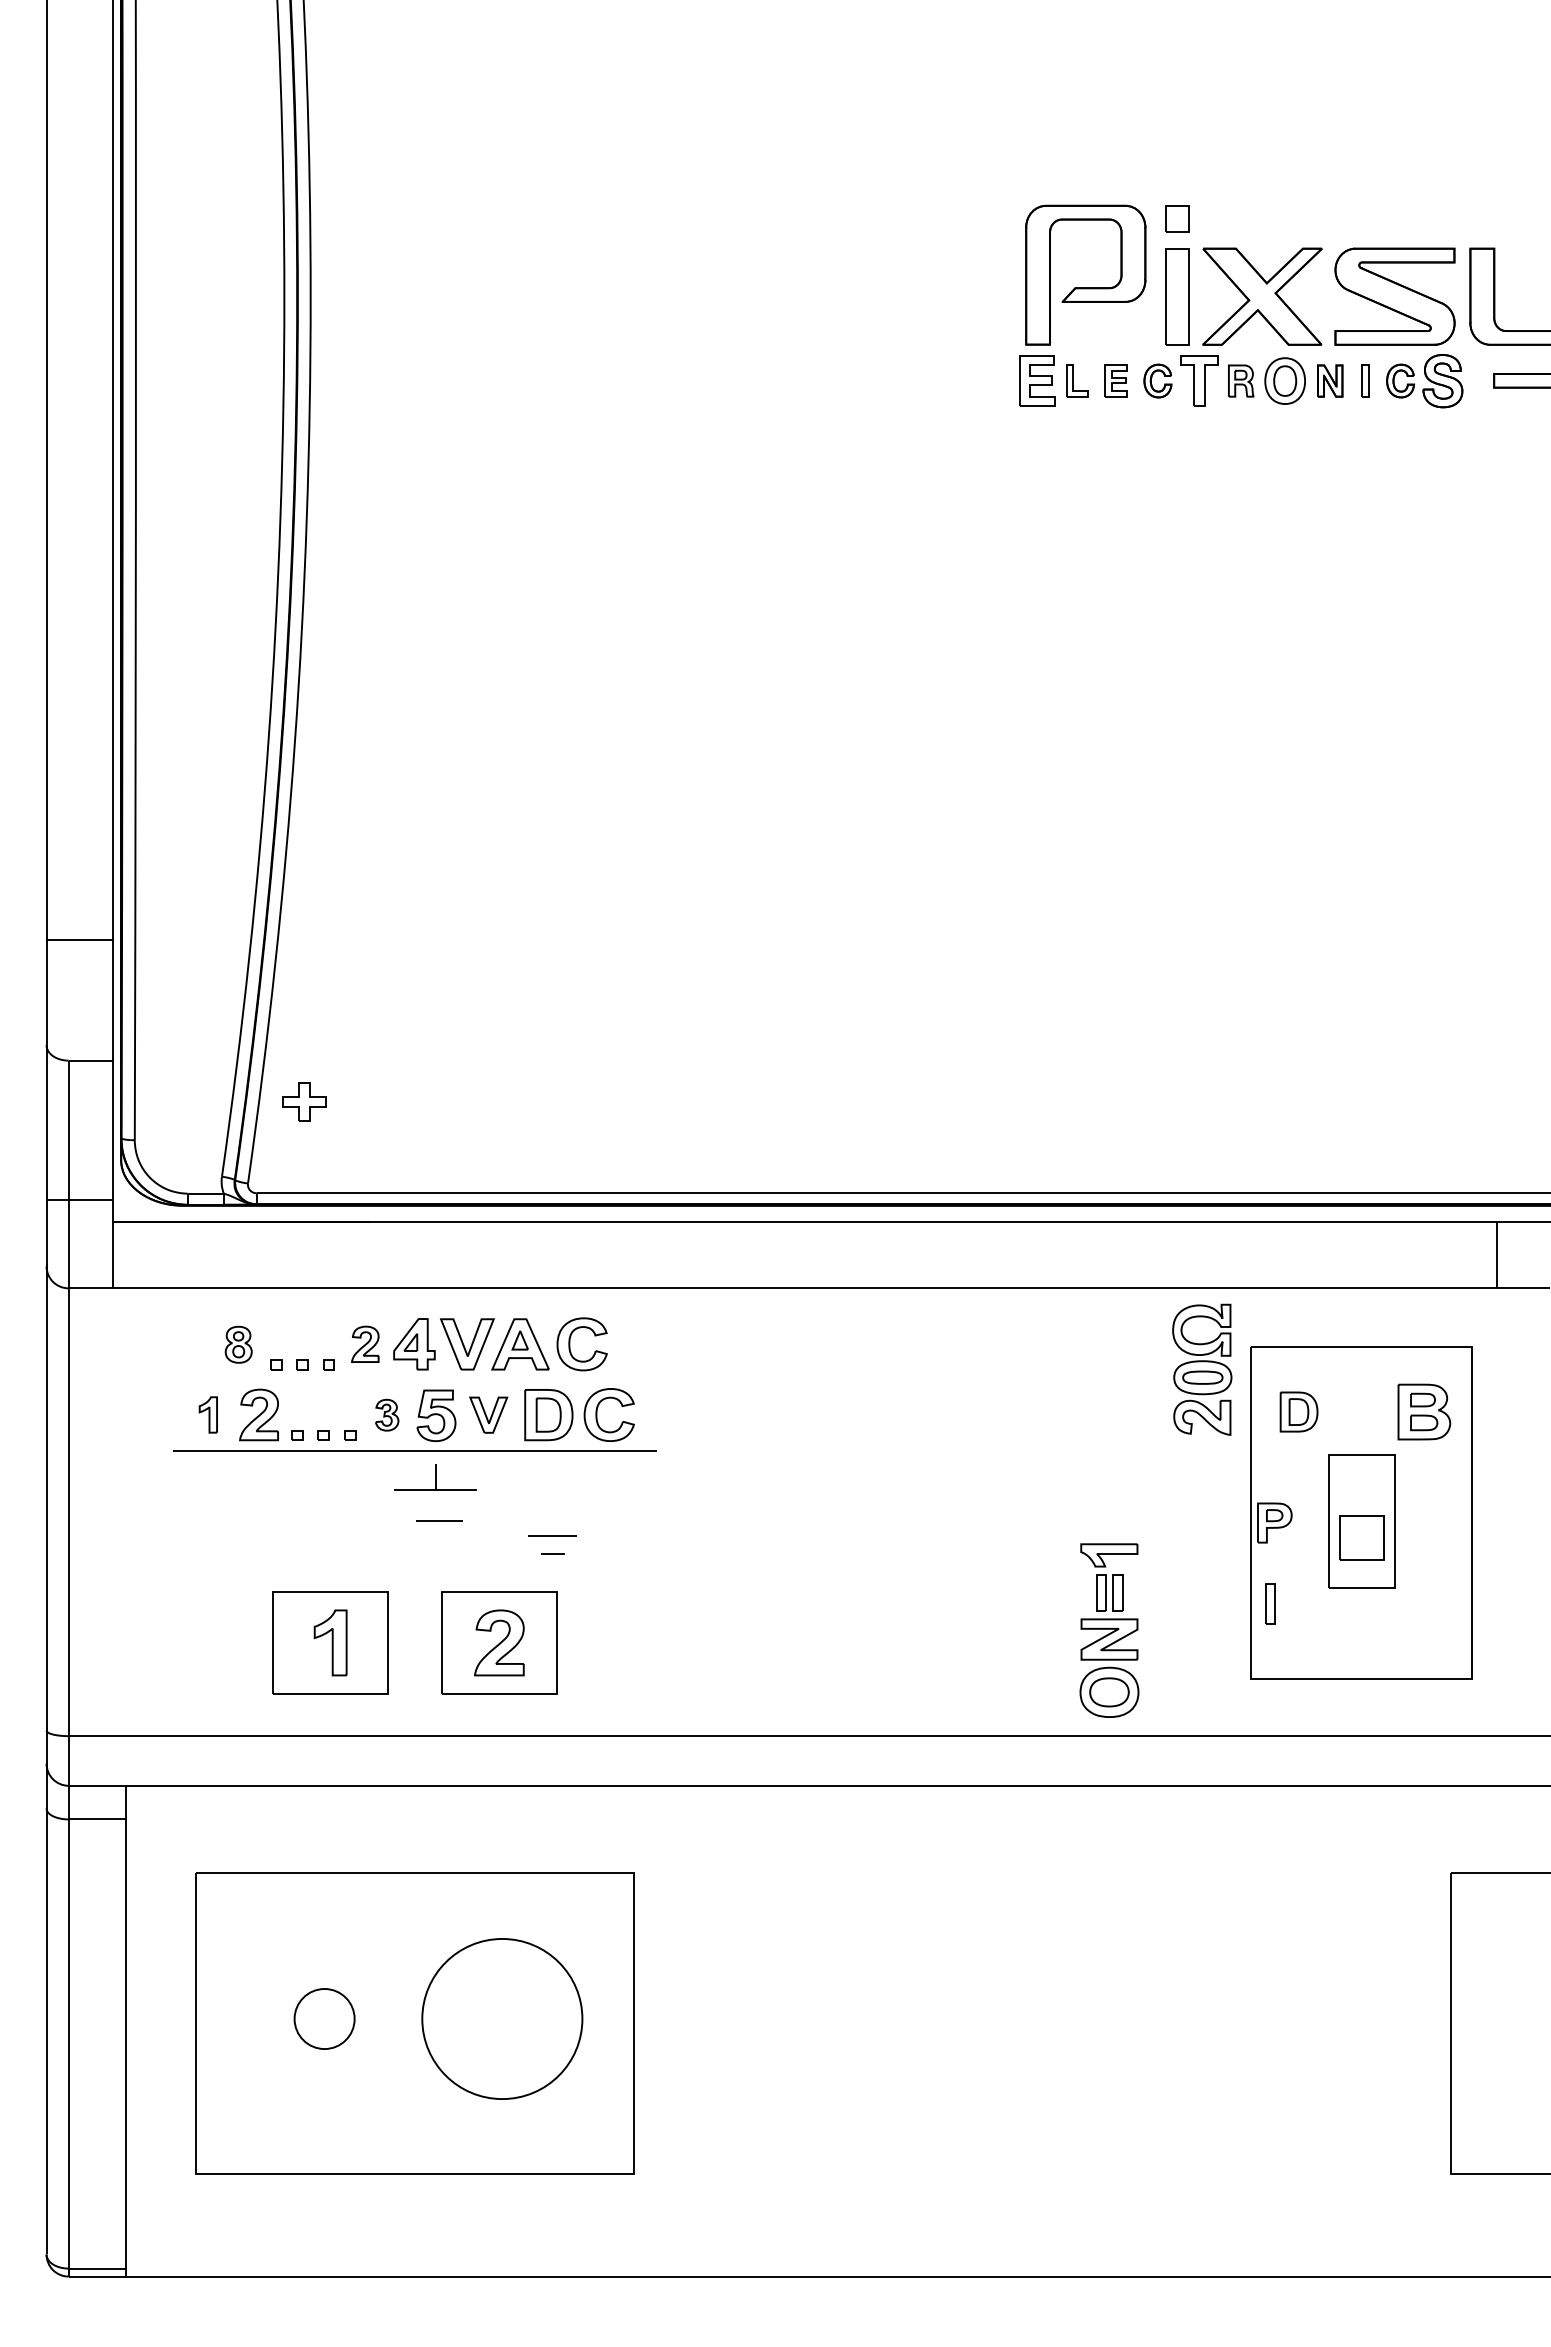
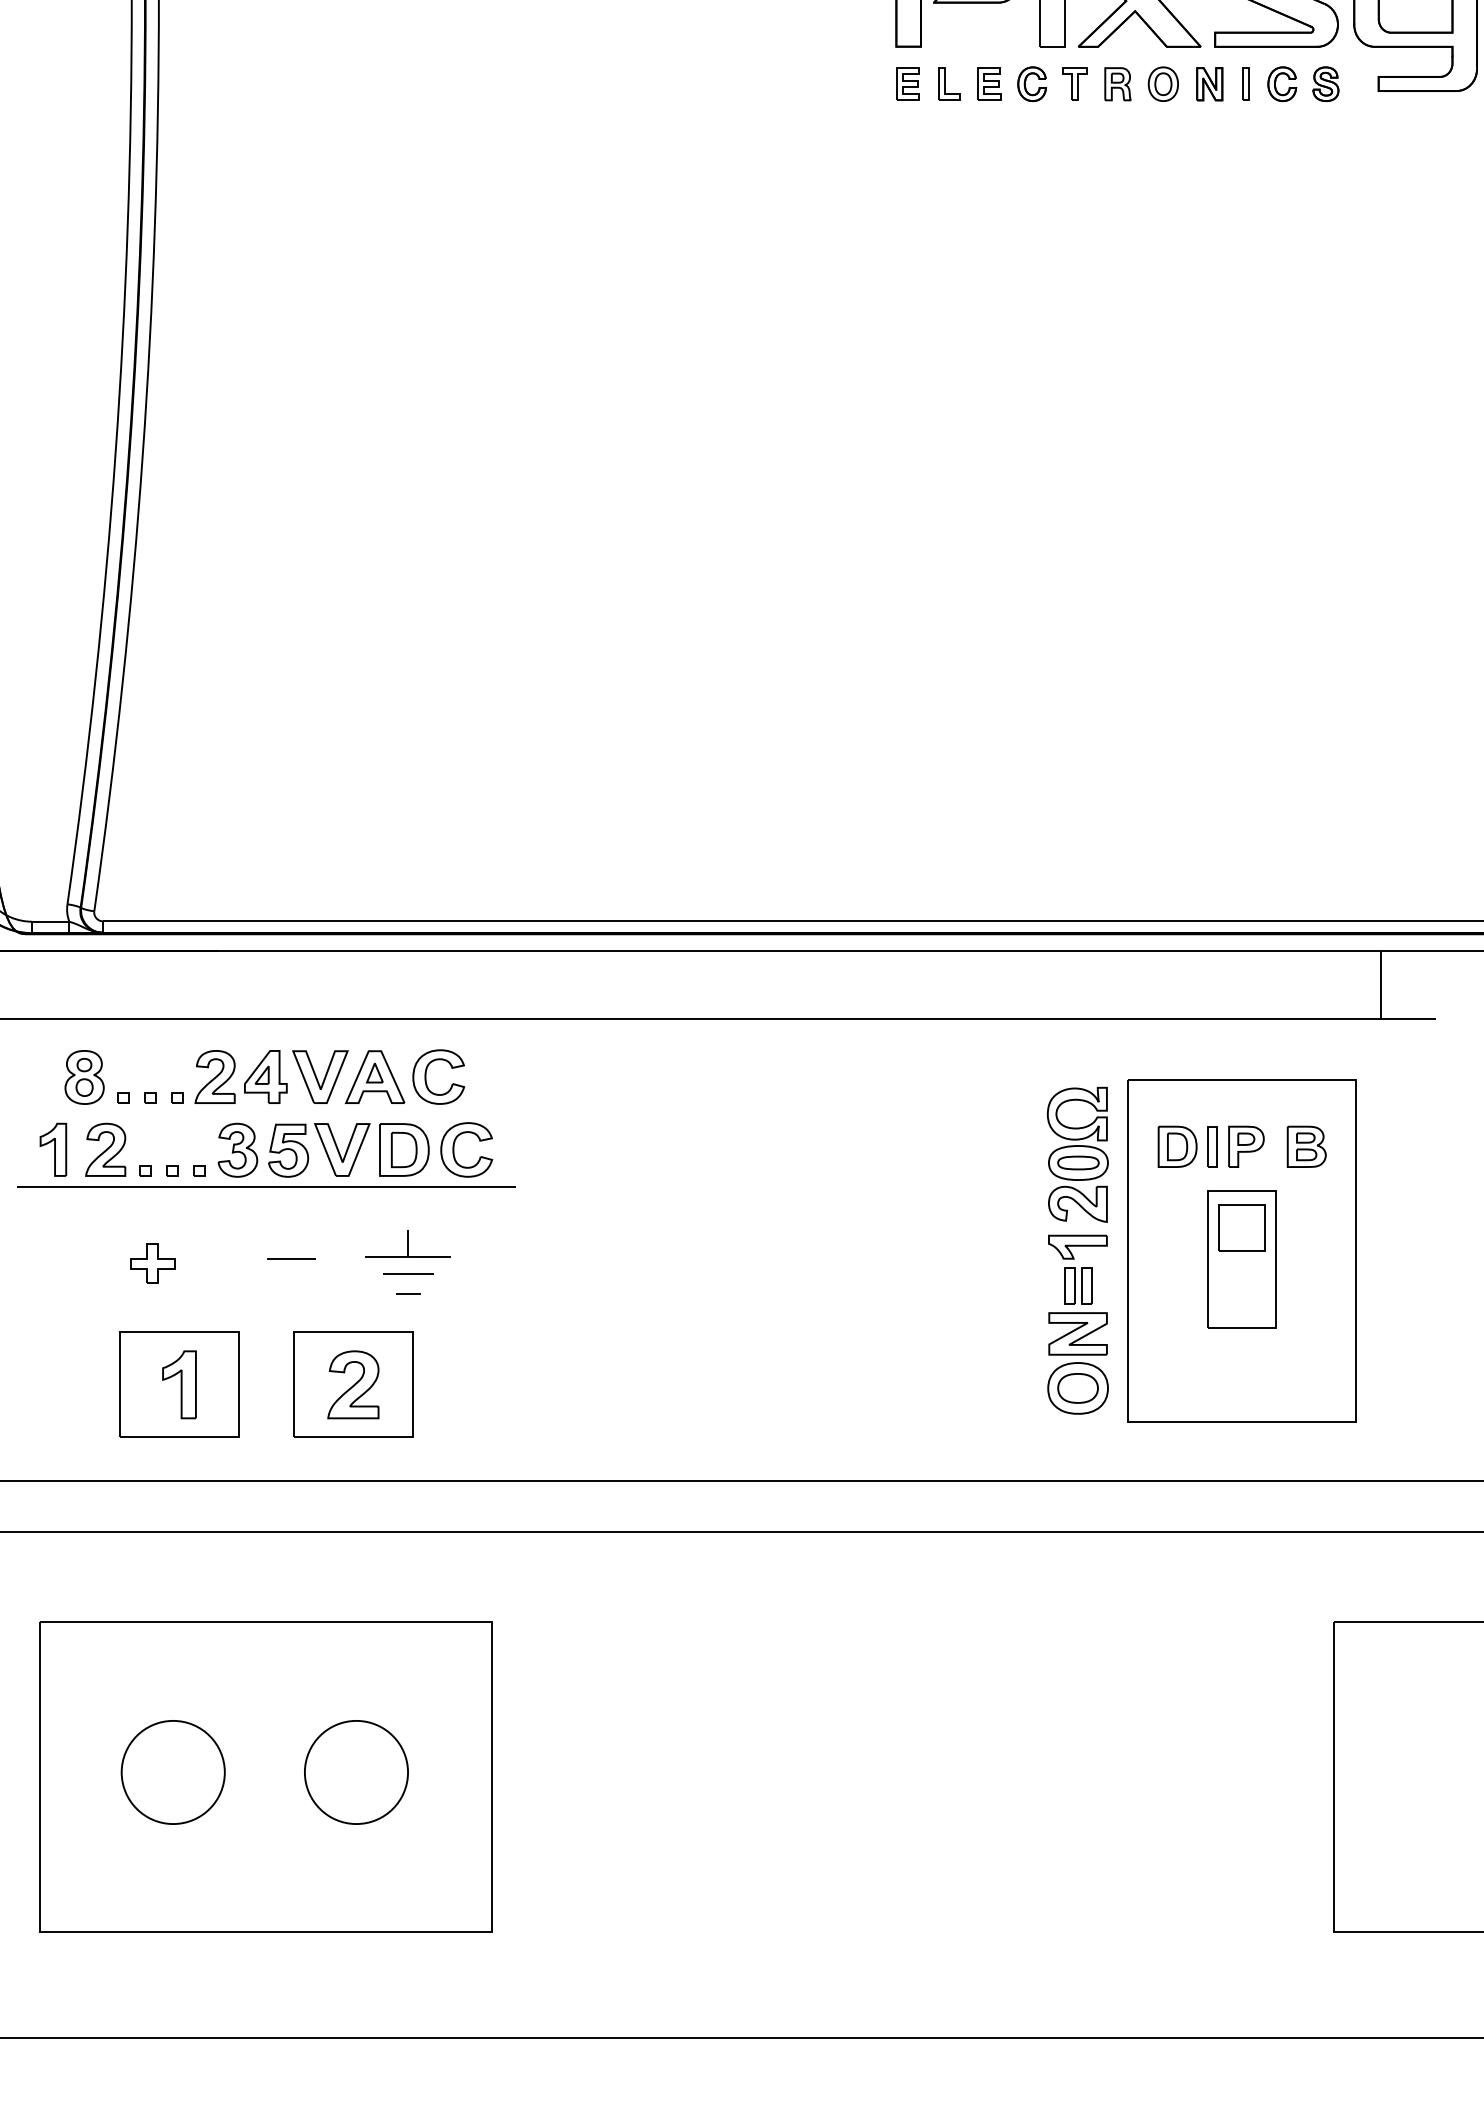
part: (1037, 380) -> (908, 83), size x0.62
part: (1199, 380) -> (1075, 83), size x0.62
part: (1285, 380) -> (1163, 83), size x0.71
part: (1442, 380) -> (1325, 83), size x0.62
part: (304, 1101) -> (152, 1262), moved
part: (238, 1344) -> (84, 1077), size x1.43
part: (365, 1344) -> (215, 1077), size x1.43
part: (1202, 1369) -> (1078, 1154), moved
part: (1424, 1411) -> (1306, 1146), size x0.71
part: (208, 1414) -> (53, 1149), size x1.43
part: (386, 1414) -> (237, 1149), size x1.67
part: (488, 1415) -> (342, 1150), size x1.43
part: (435, 1477) -> (408, 1244), moved
part: (1274, 1522) -> (1246, 1146), moved
part: (1361, 1537) -> (1241, 1227), moved
part: (1270, 1603) -> (1212, 1146), moved
part: (1109, 1630) -> (1078, 1324), moved
circle: (324, 2018) -> (173, 1771), size x1.67
circle: (502, 2018) -> (356, 1771), size x0.62

